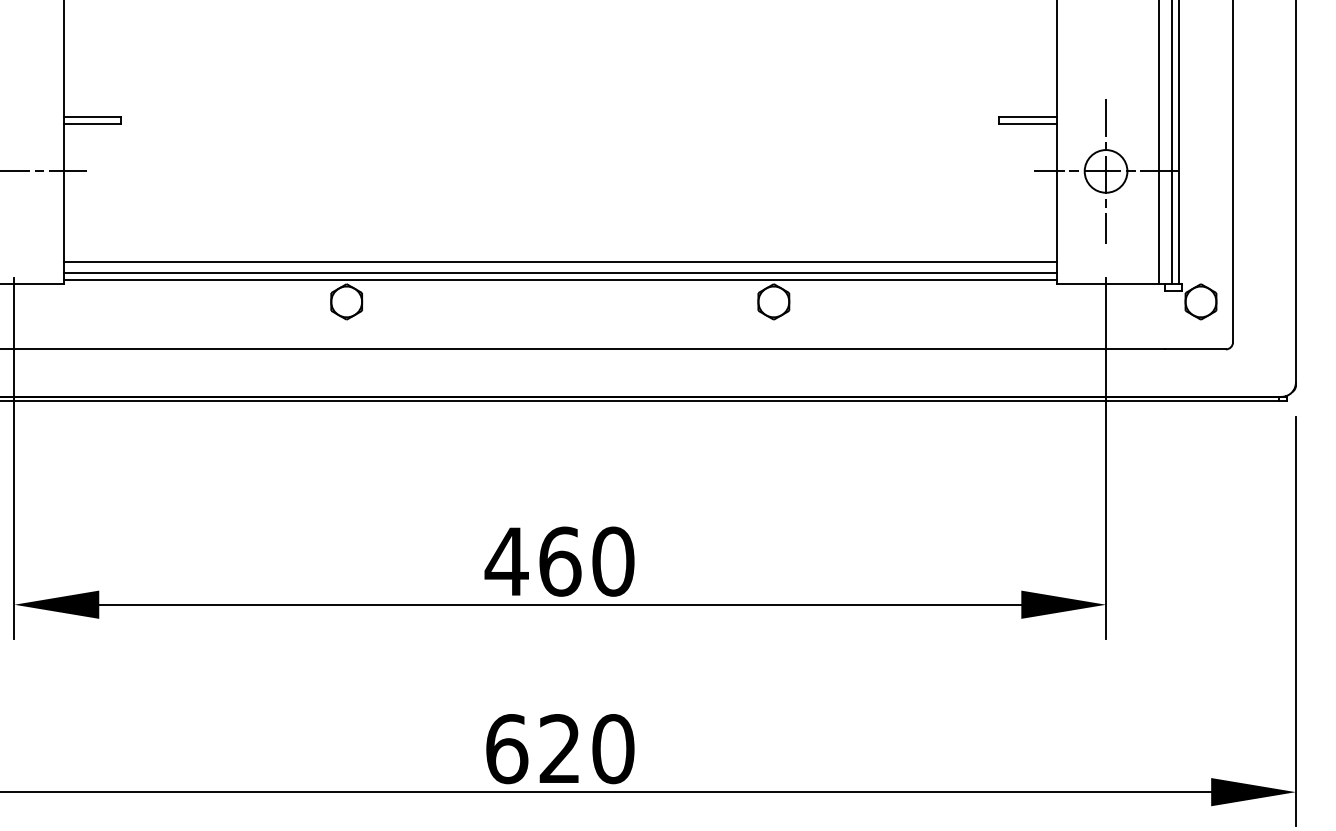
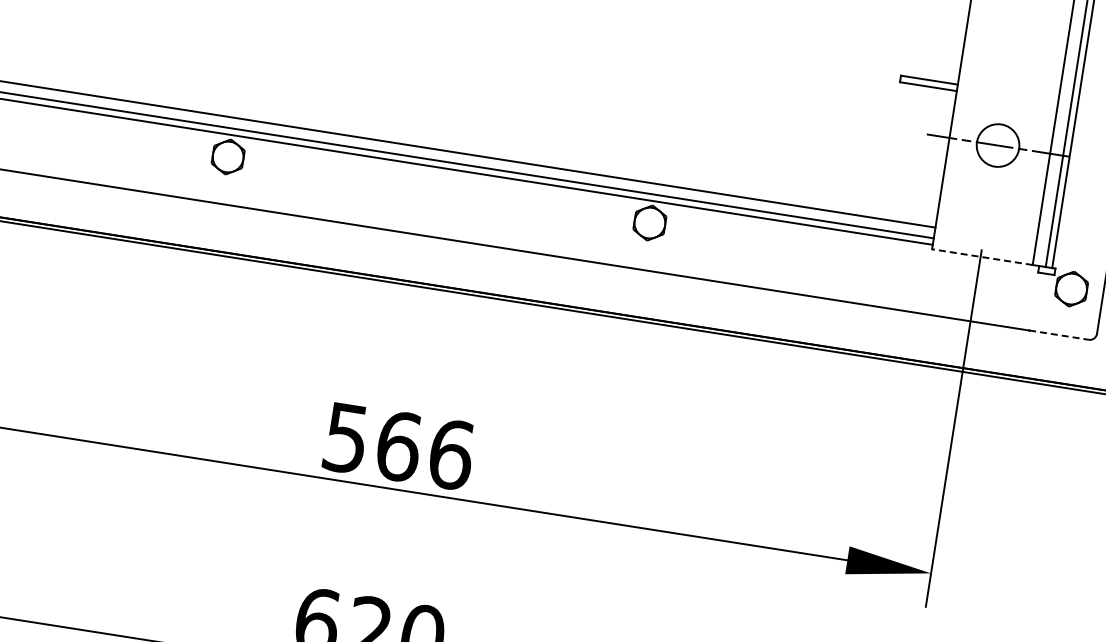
line: (1106, 171) -> (998, 145), removed
line: (1107, 284) -> (981, 257), solid -> dashed
line: (1196, 349) -> (1059, 335), solid -> dashed
text: (559, 561) -> (398, 446), 460 -> 566

